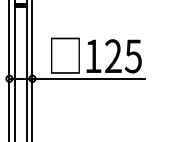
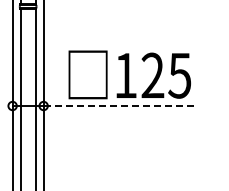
line: (88, 79) -> (119, 106), solid -> dashed

